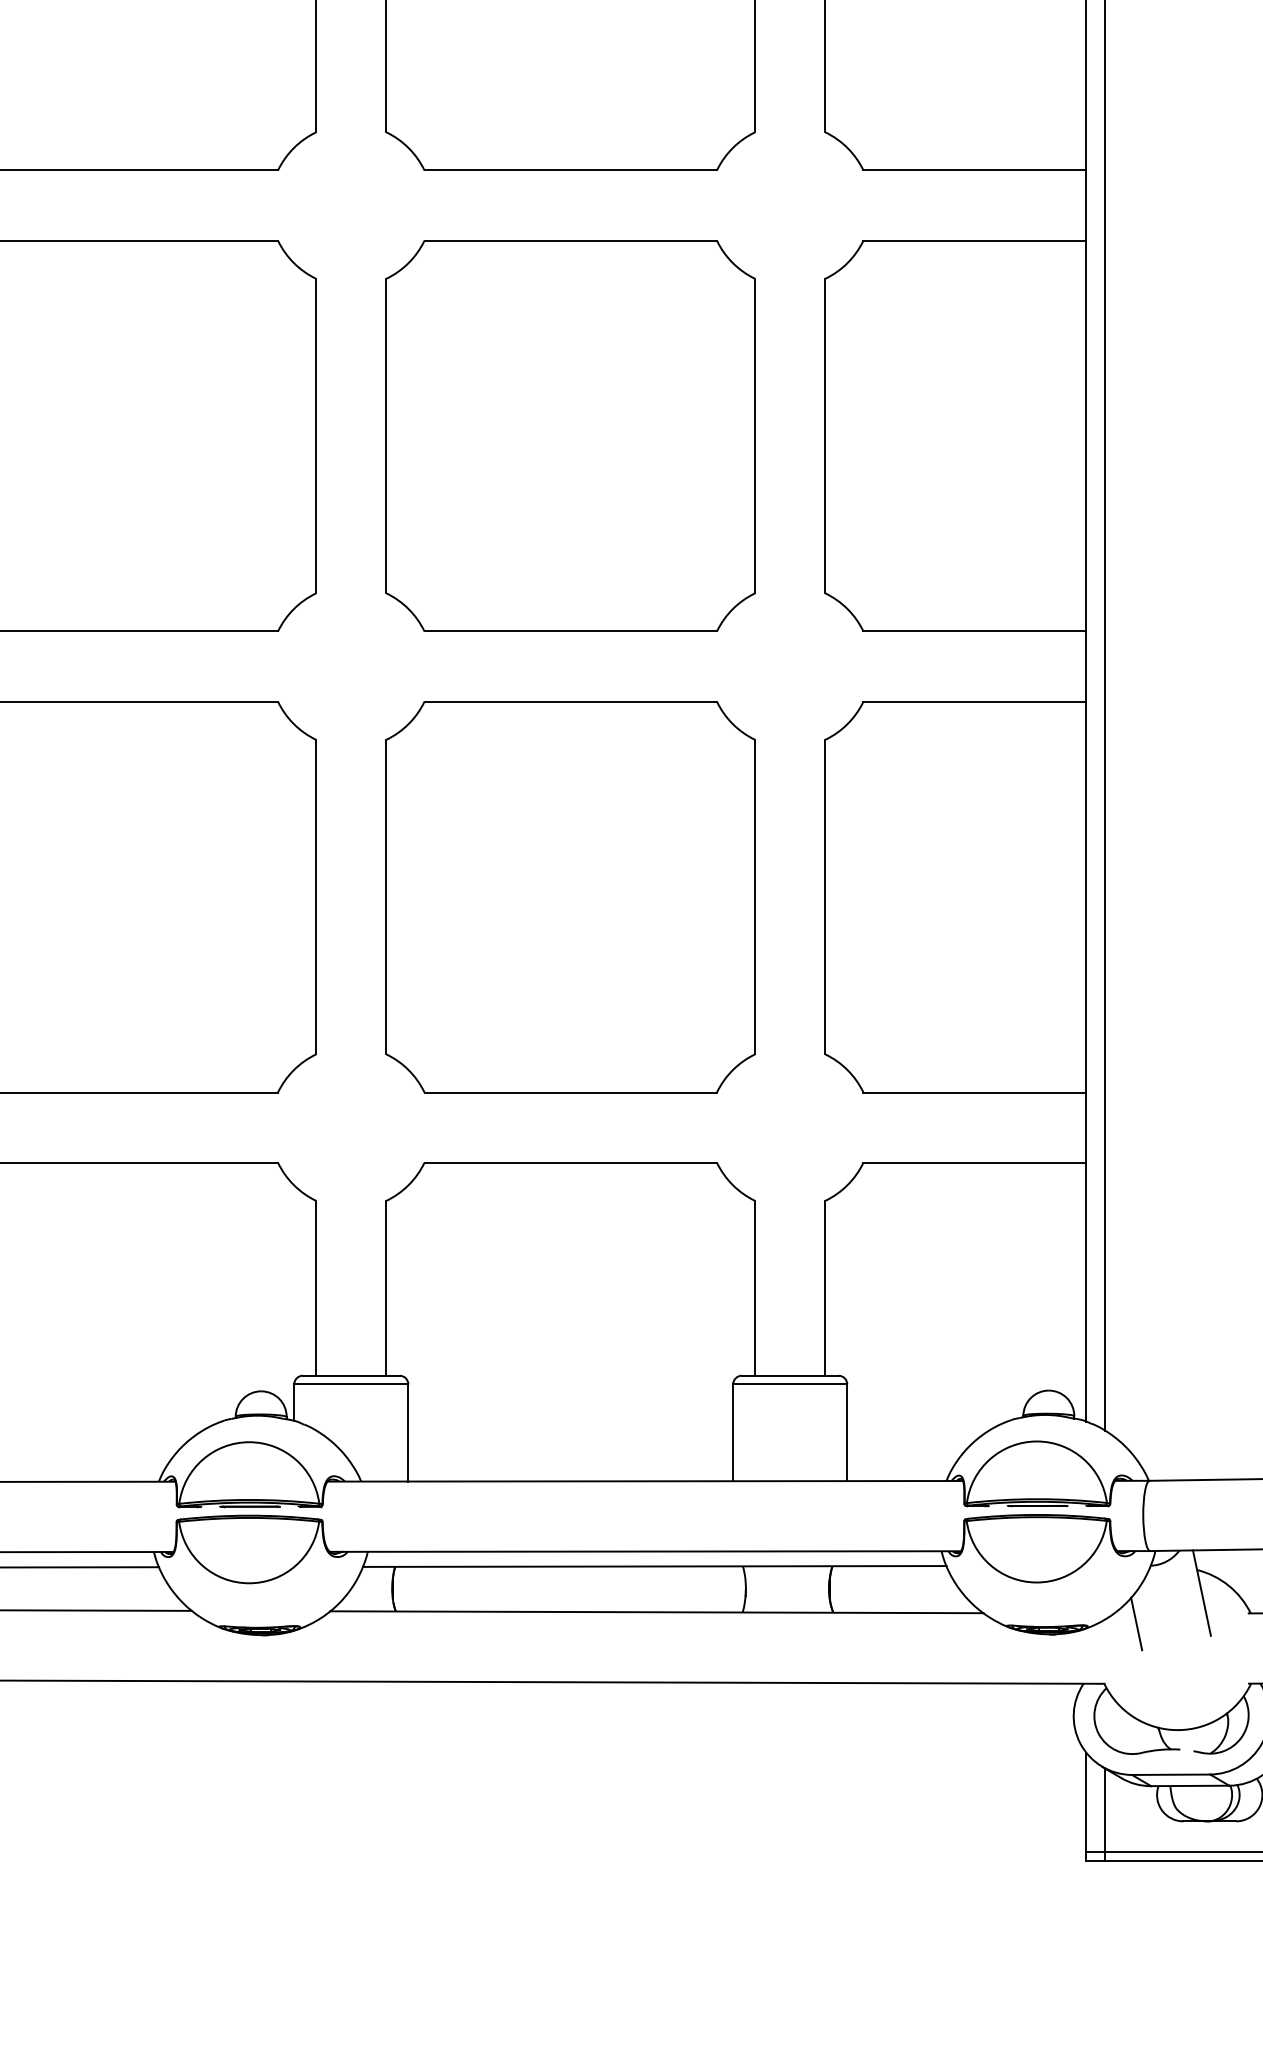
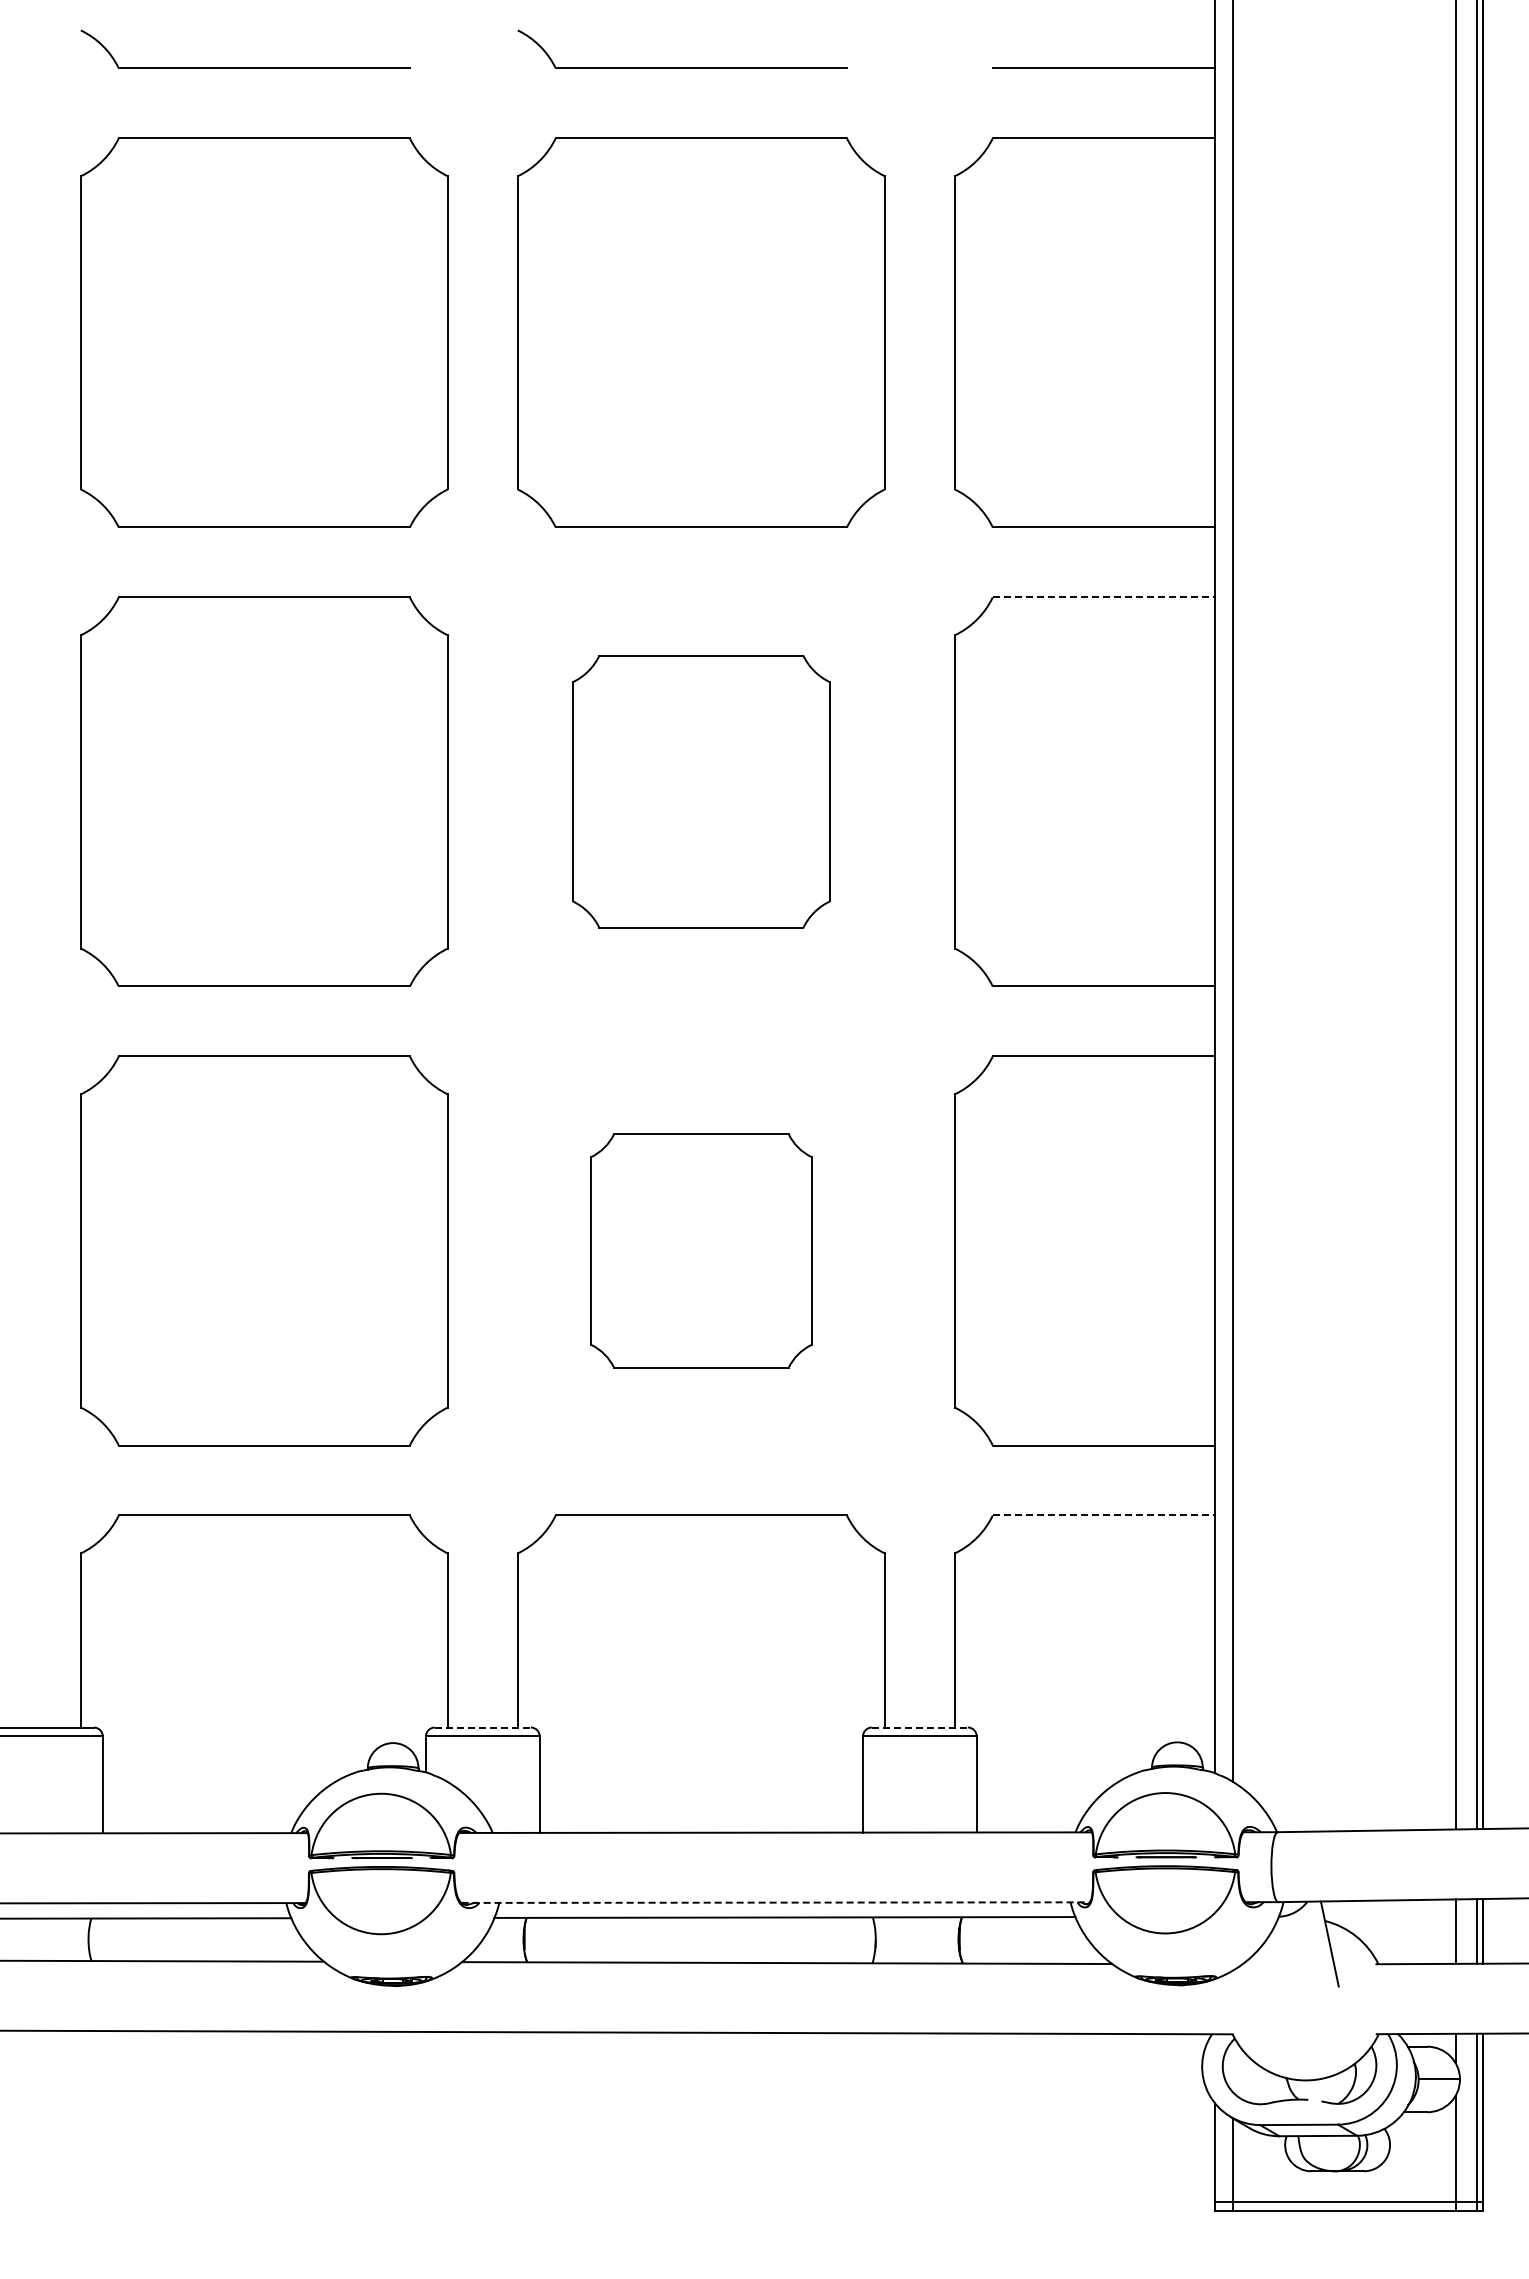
line: (975, 240) -> (1104, 597), solid -> dashed
part: (570, 435) -> (701, 791), size x0.7
part: (570, 896) -> (701, 1250), size x0.6
line: (975, 1162) -> (1104, 1515), solid -> dashed
line: (351, 1375) -> (483, 1727), solid -> dashed
line: (790, 1375) -> (920, 1727), solid -> dashed
line: (646, 1551) -> (776, 1902), solid -> dashed
line: (1136, 1623) -> (1264, 1974), removed

